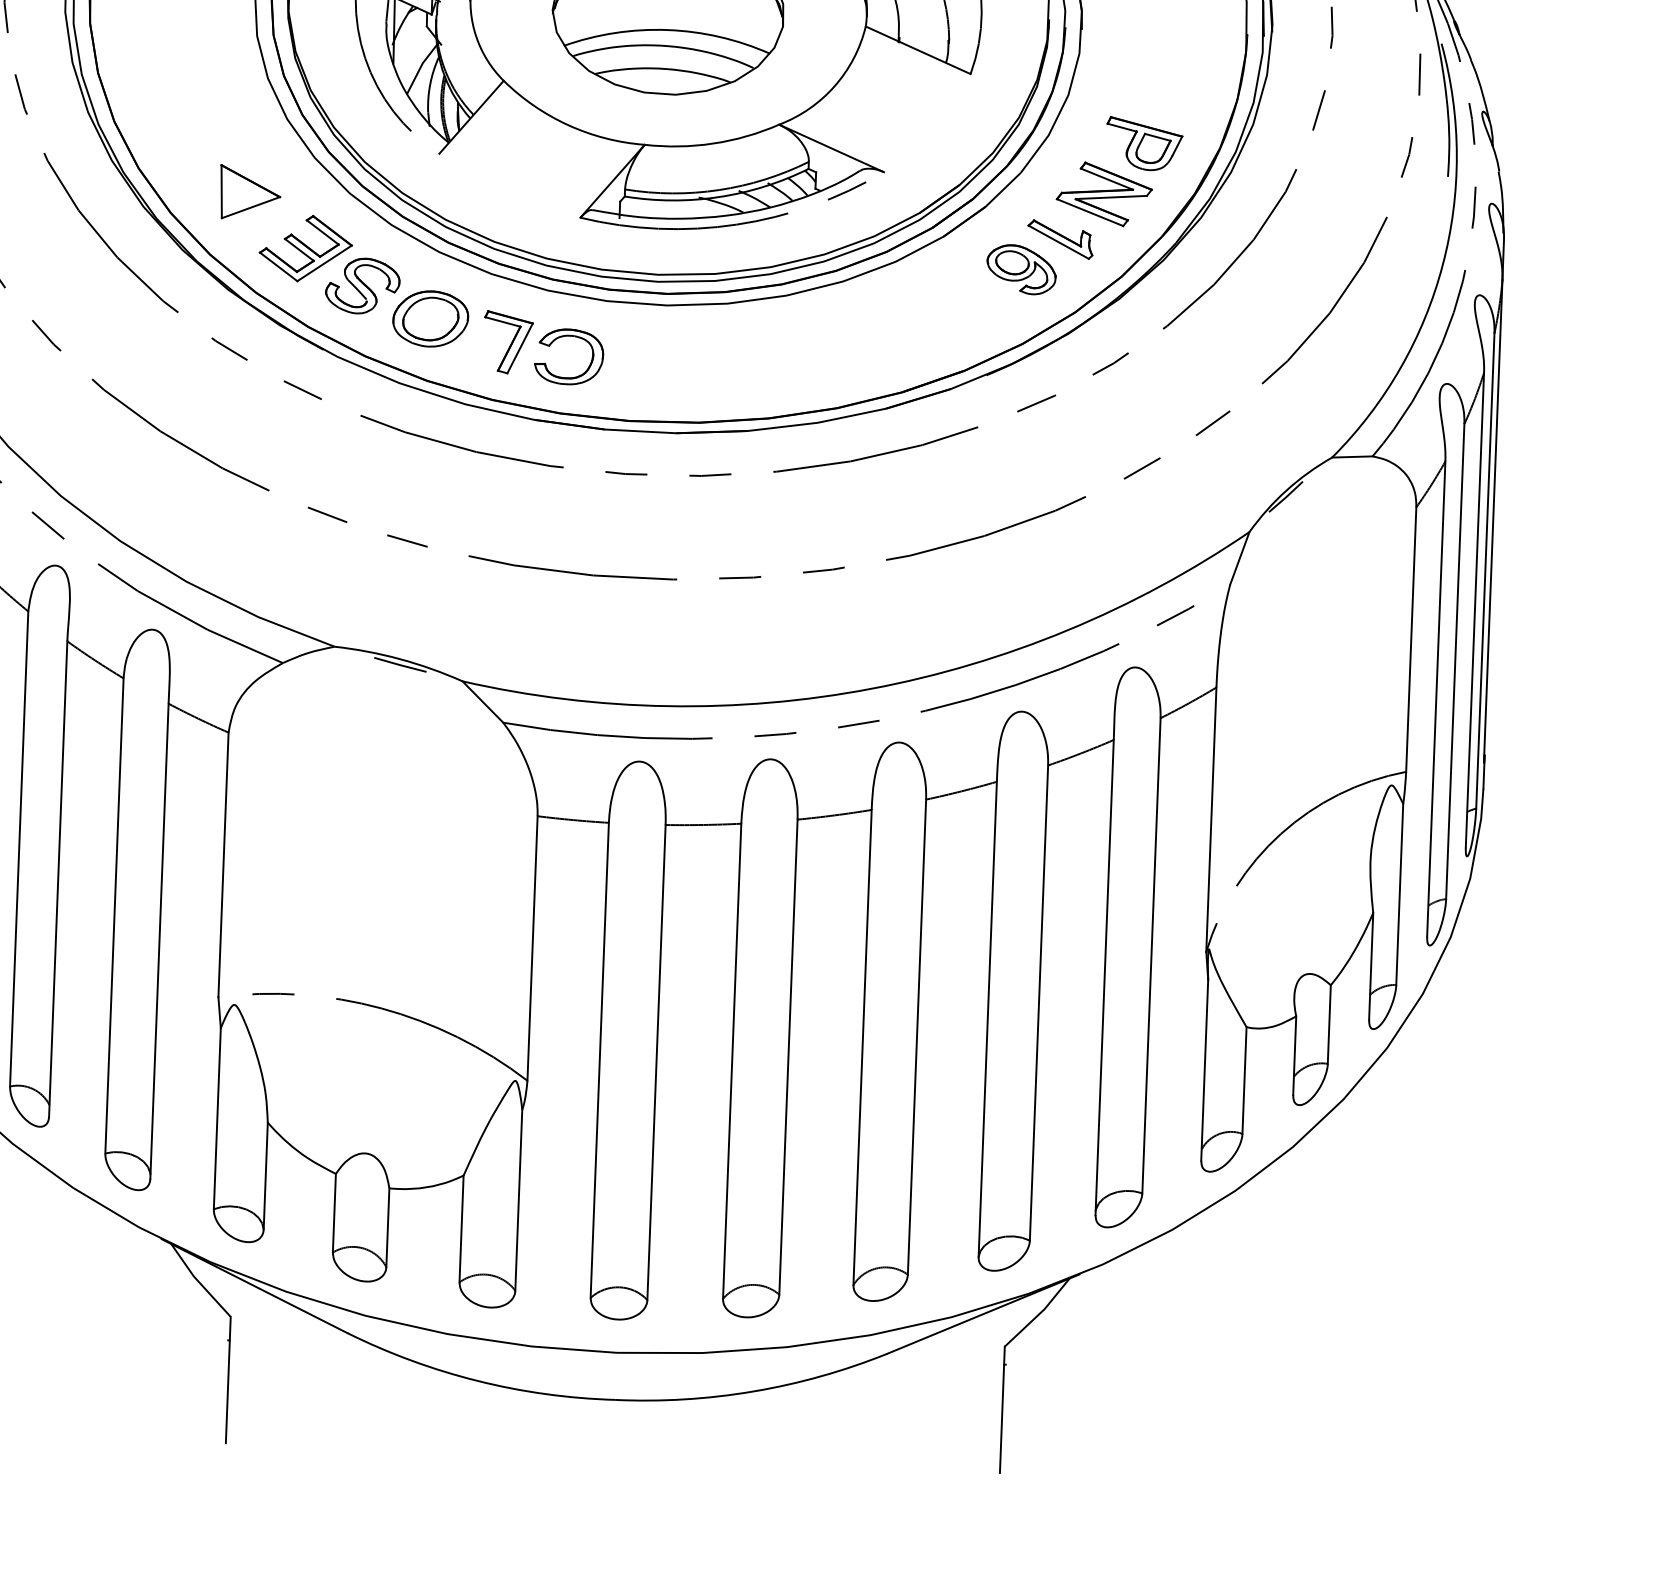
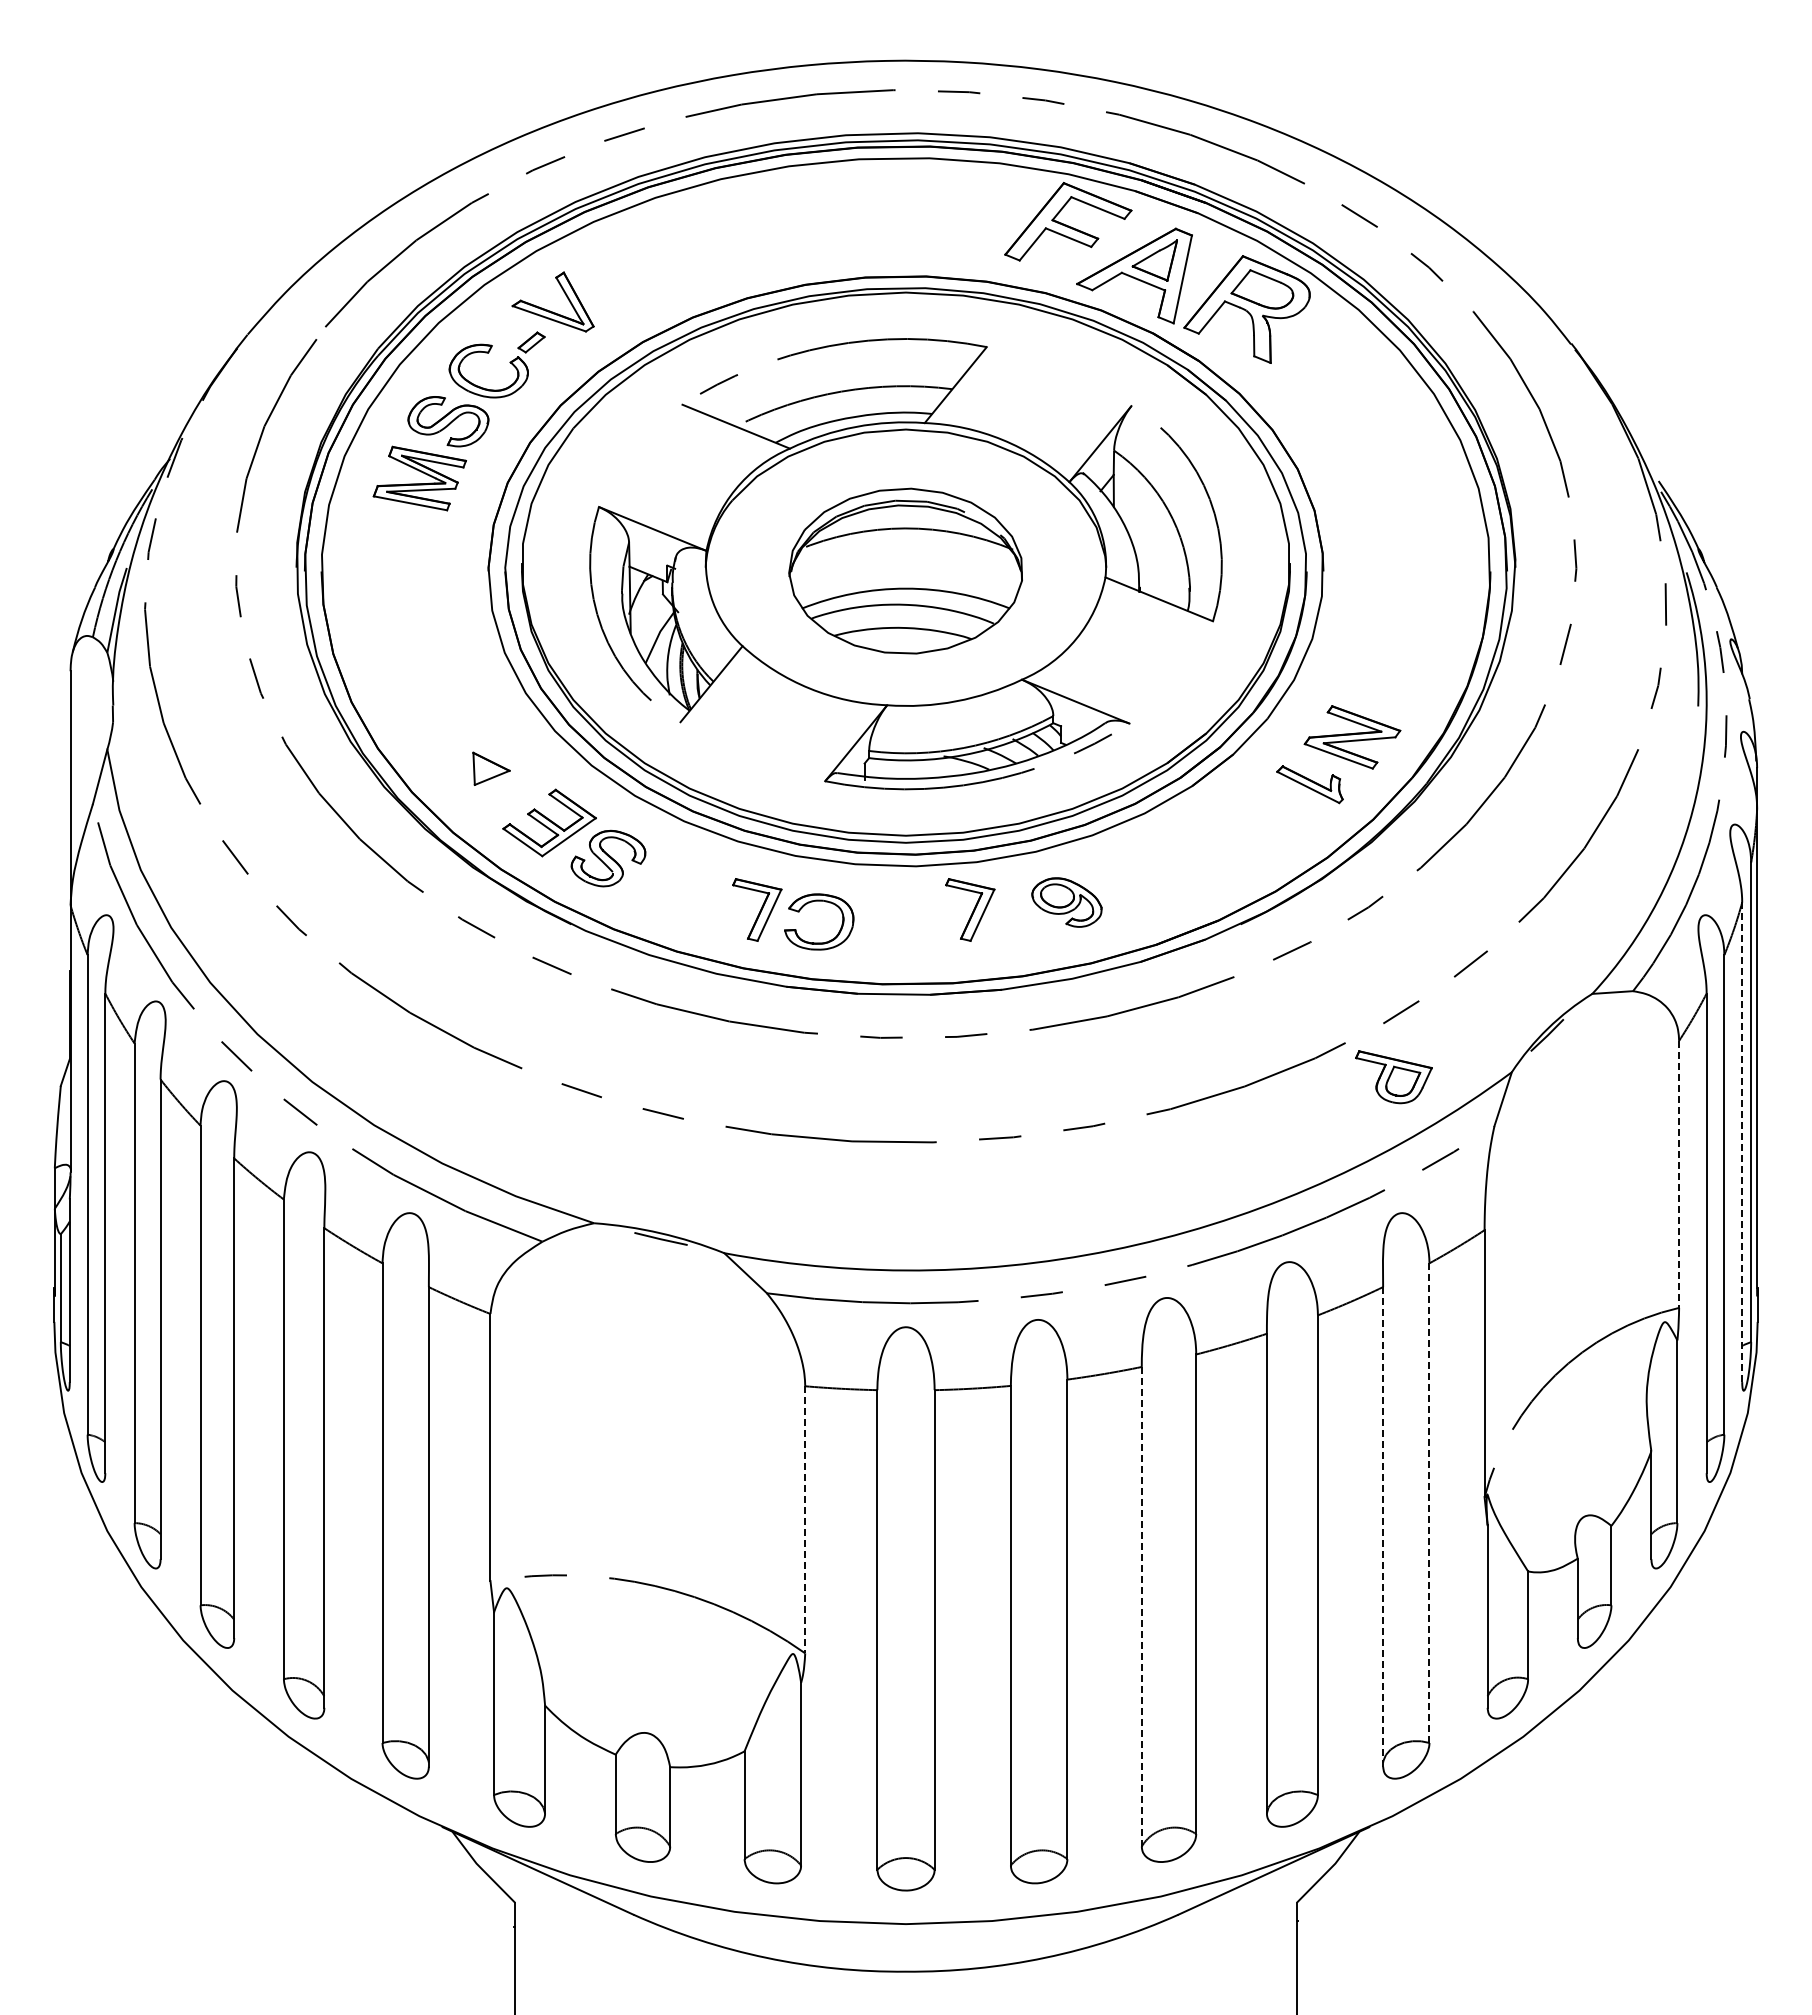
part: (1143, 144) -> (1393, 1077), moved
part: (250, 192) -> (491, 768), size x0.6
part: (1021, 269) -> (1066, 902), moved
part: (430, 318) -> (677, 888), removed
part: (719, 350) -> (970, 909), added
line: (1475, 610) -> (1742, 1142), solid -> dashed
line: (1411, 639) -> (1679, 1174), solid -> dashed
line: (532, 948) -> (805, 1519), solid -> dashed
line: (1151, 956) -> (1429, 1503), solid -> dashed
line: (1105, 977) -> (1383, 1526), solid -> dashed
line: (862, 1047) -> (1141, 1606), solid -> dashed

